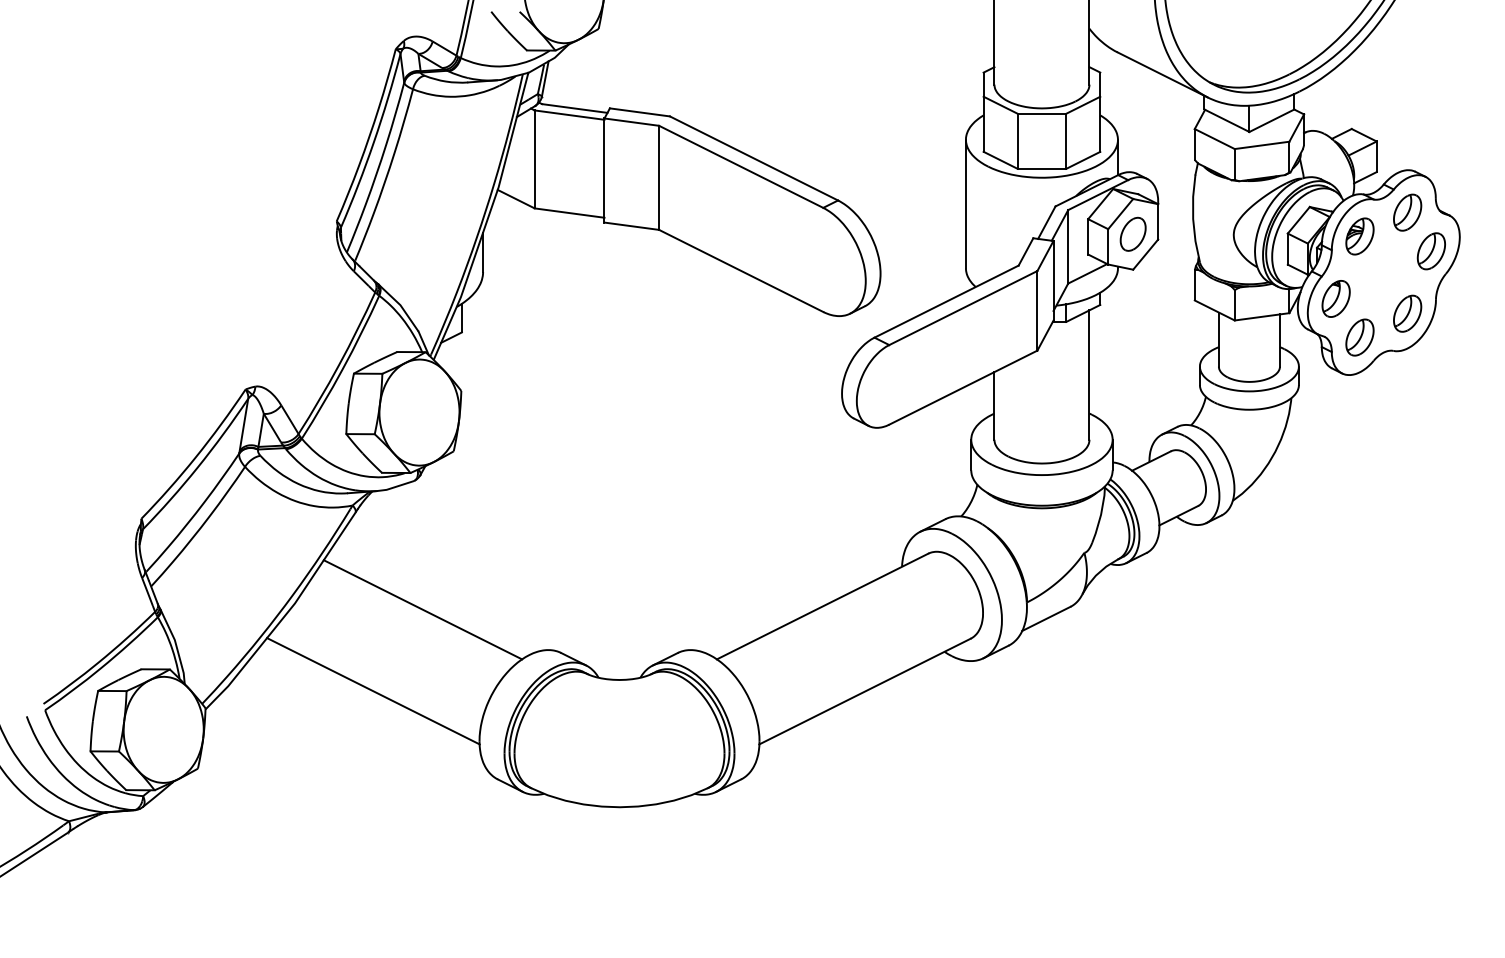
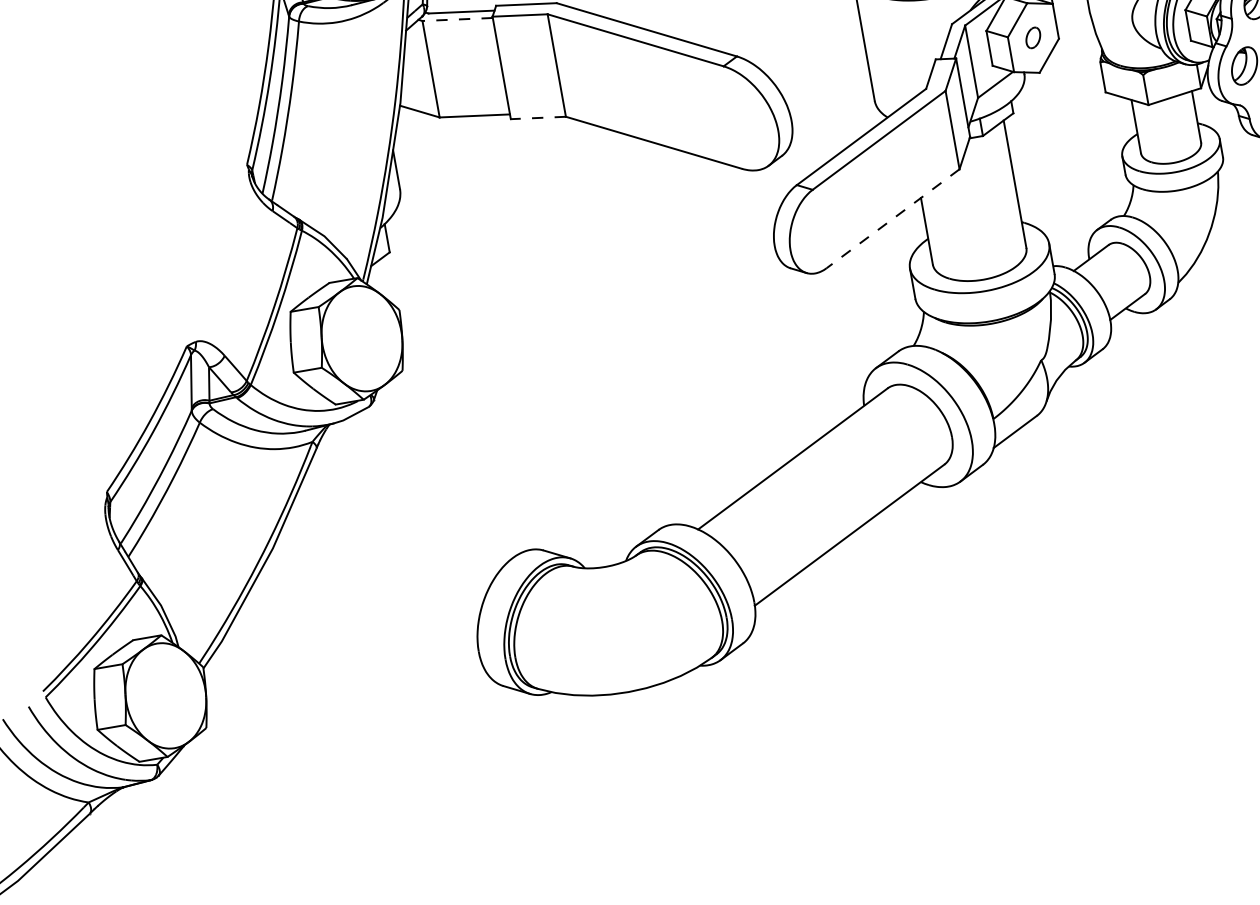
line: (569, 115) -> (457, 19), solid -> dashed
line: (631, 226) -> (538, 118), solid -> dashed
part: (1132, 233) -> (1032, 37), size x0.6
line: (963, 387) -> (893, 218), solid -> dashed
line: (422, 609) -> (399, 532), removed
line: (373, 691) -> (365, 621), removed

